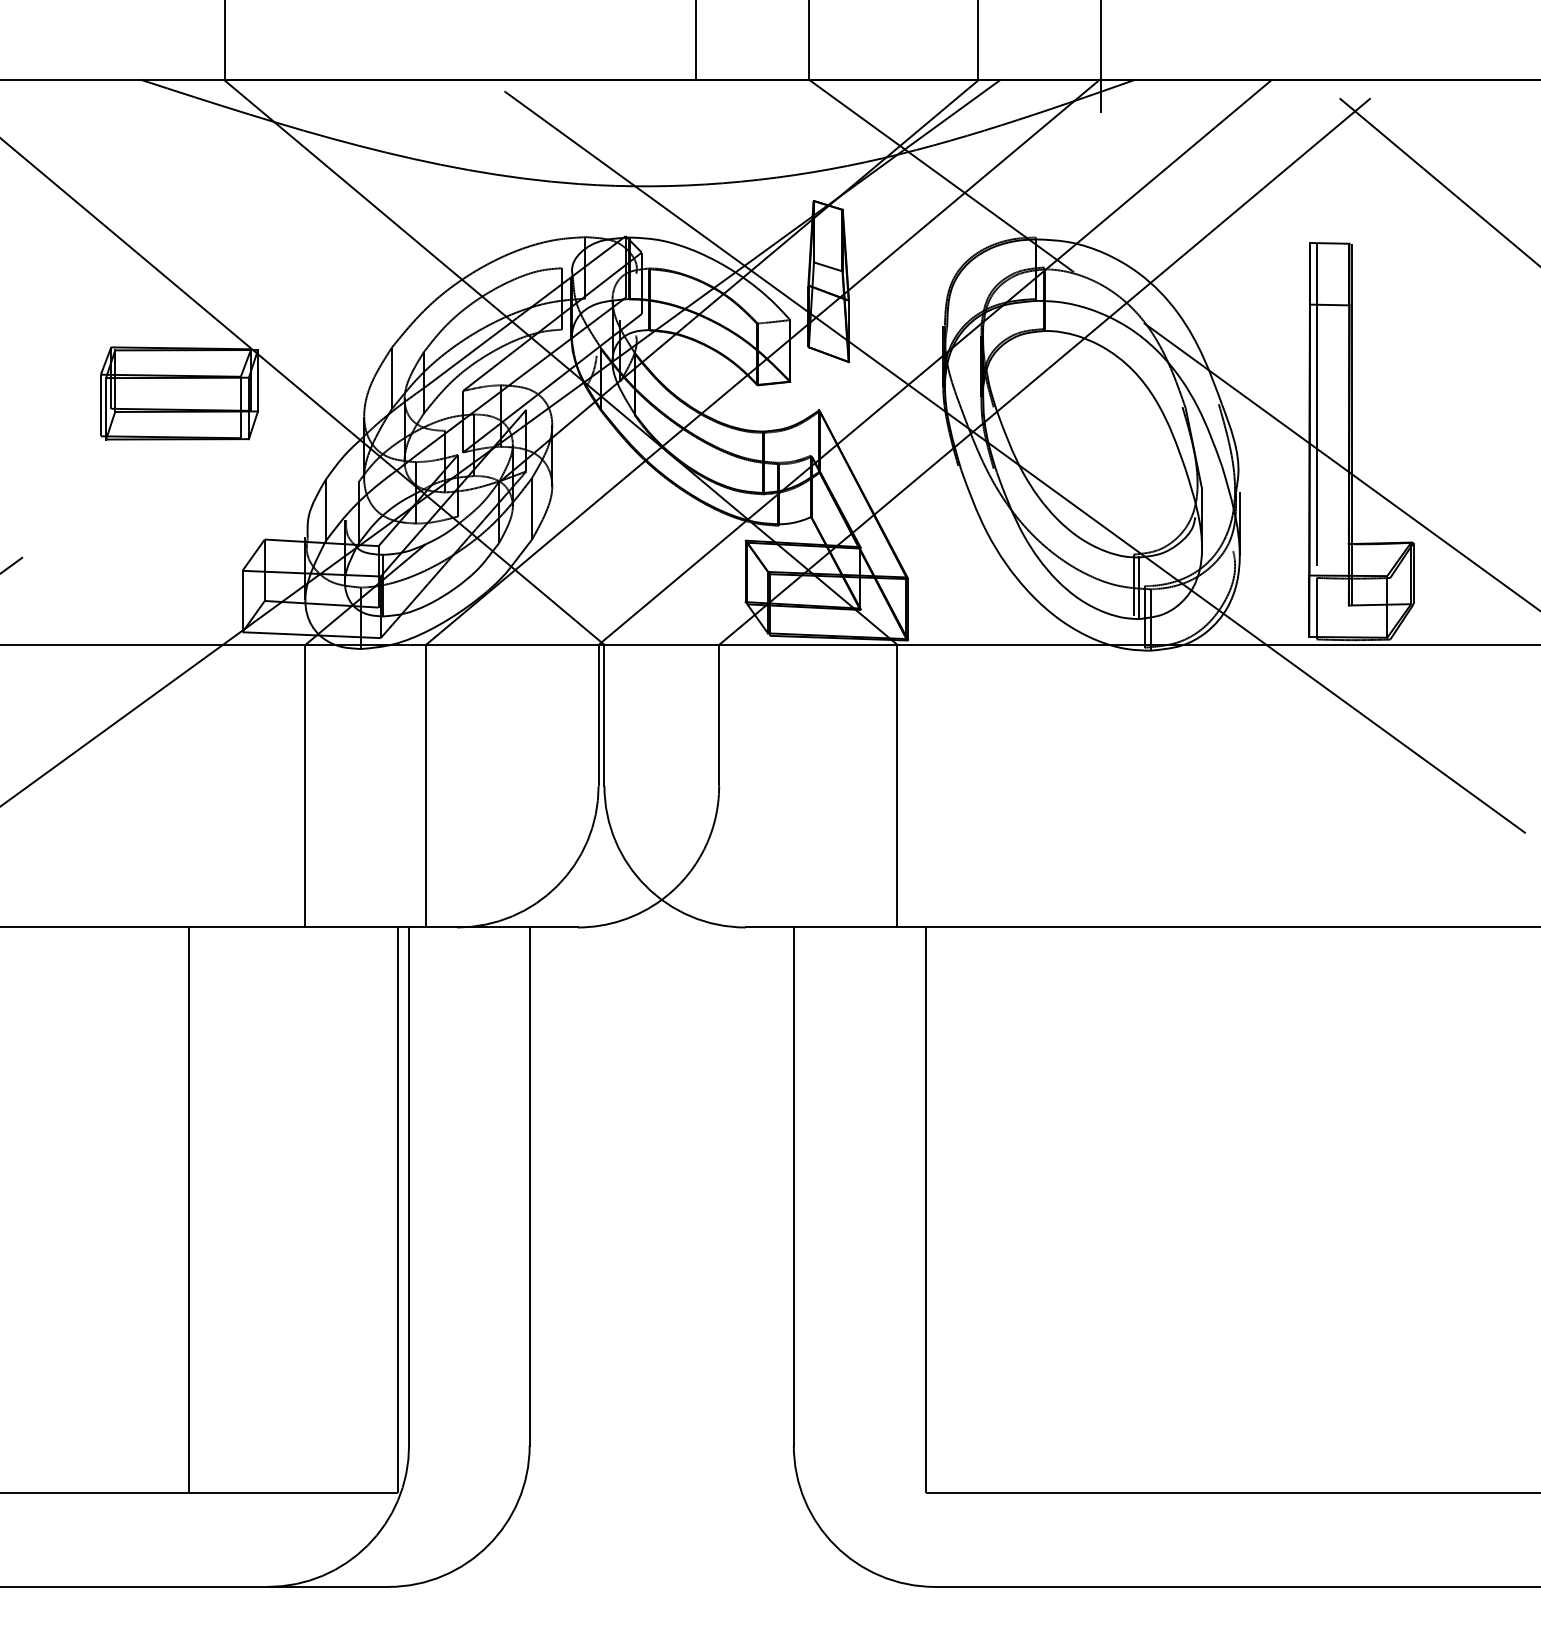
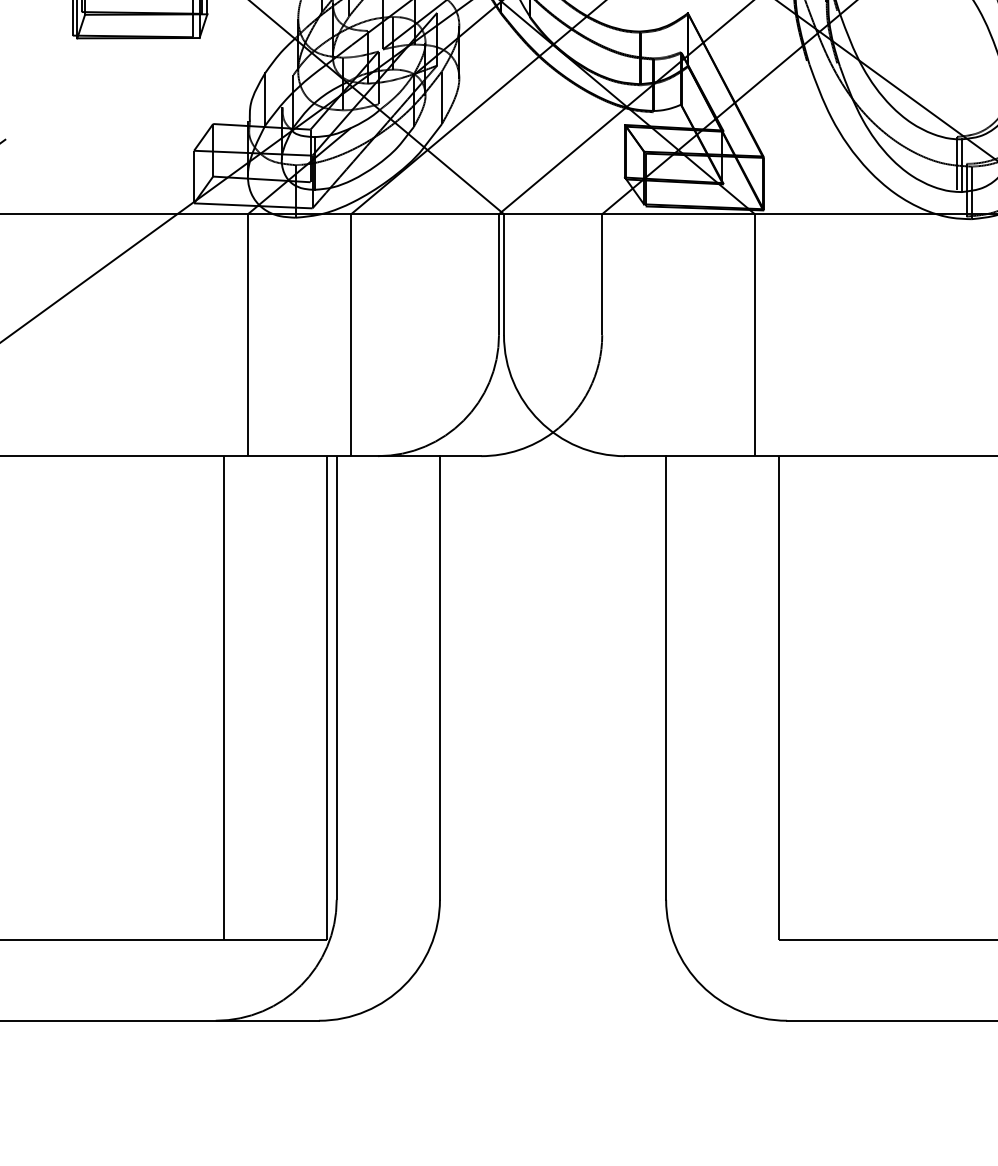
line: (189, 1209) -> (224, 697), moved

